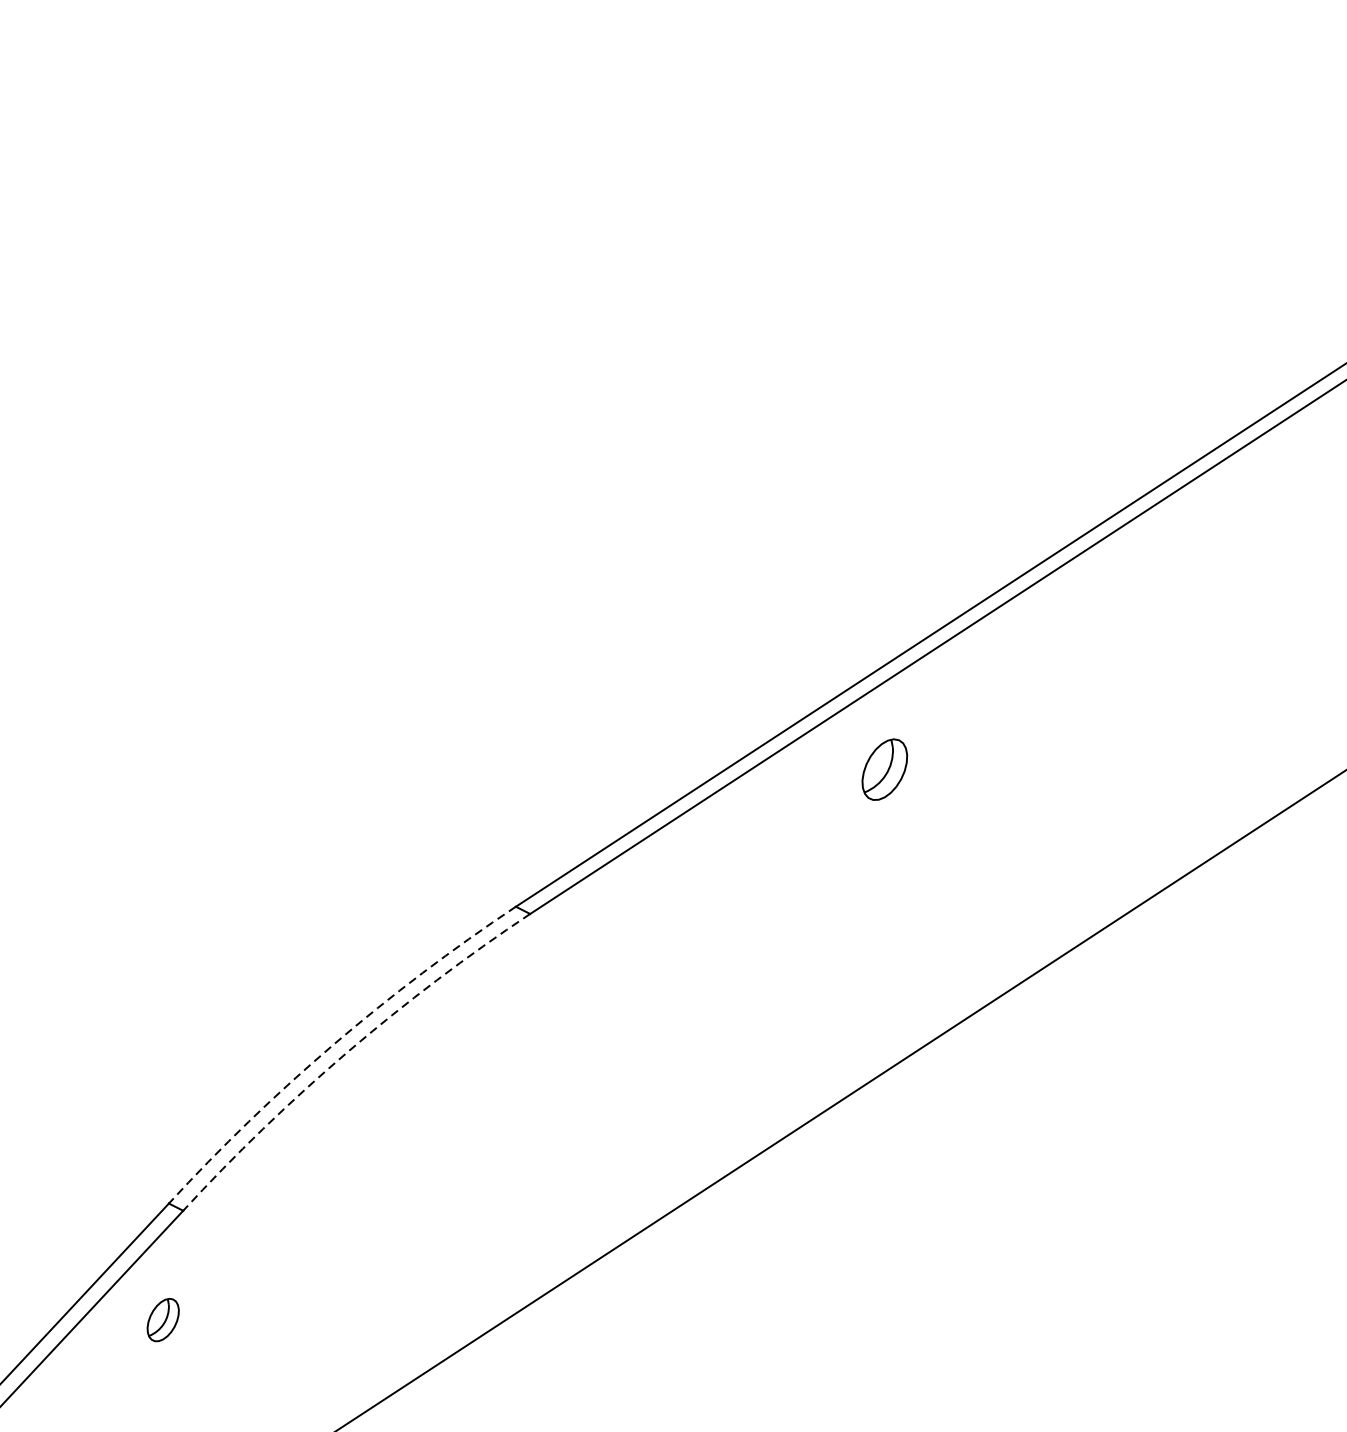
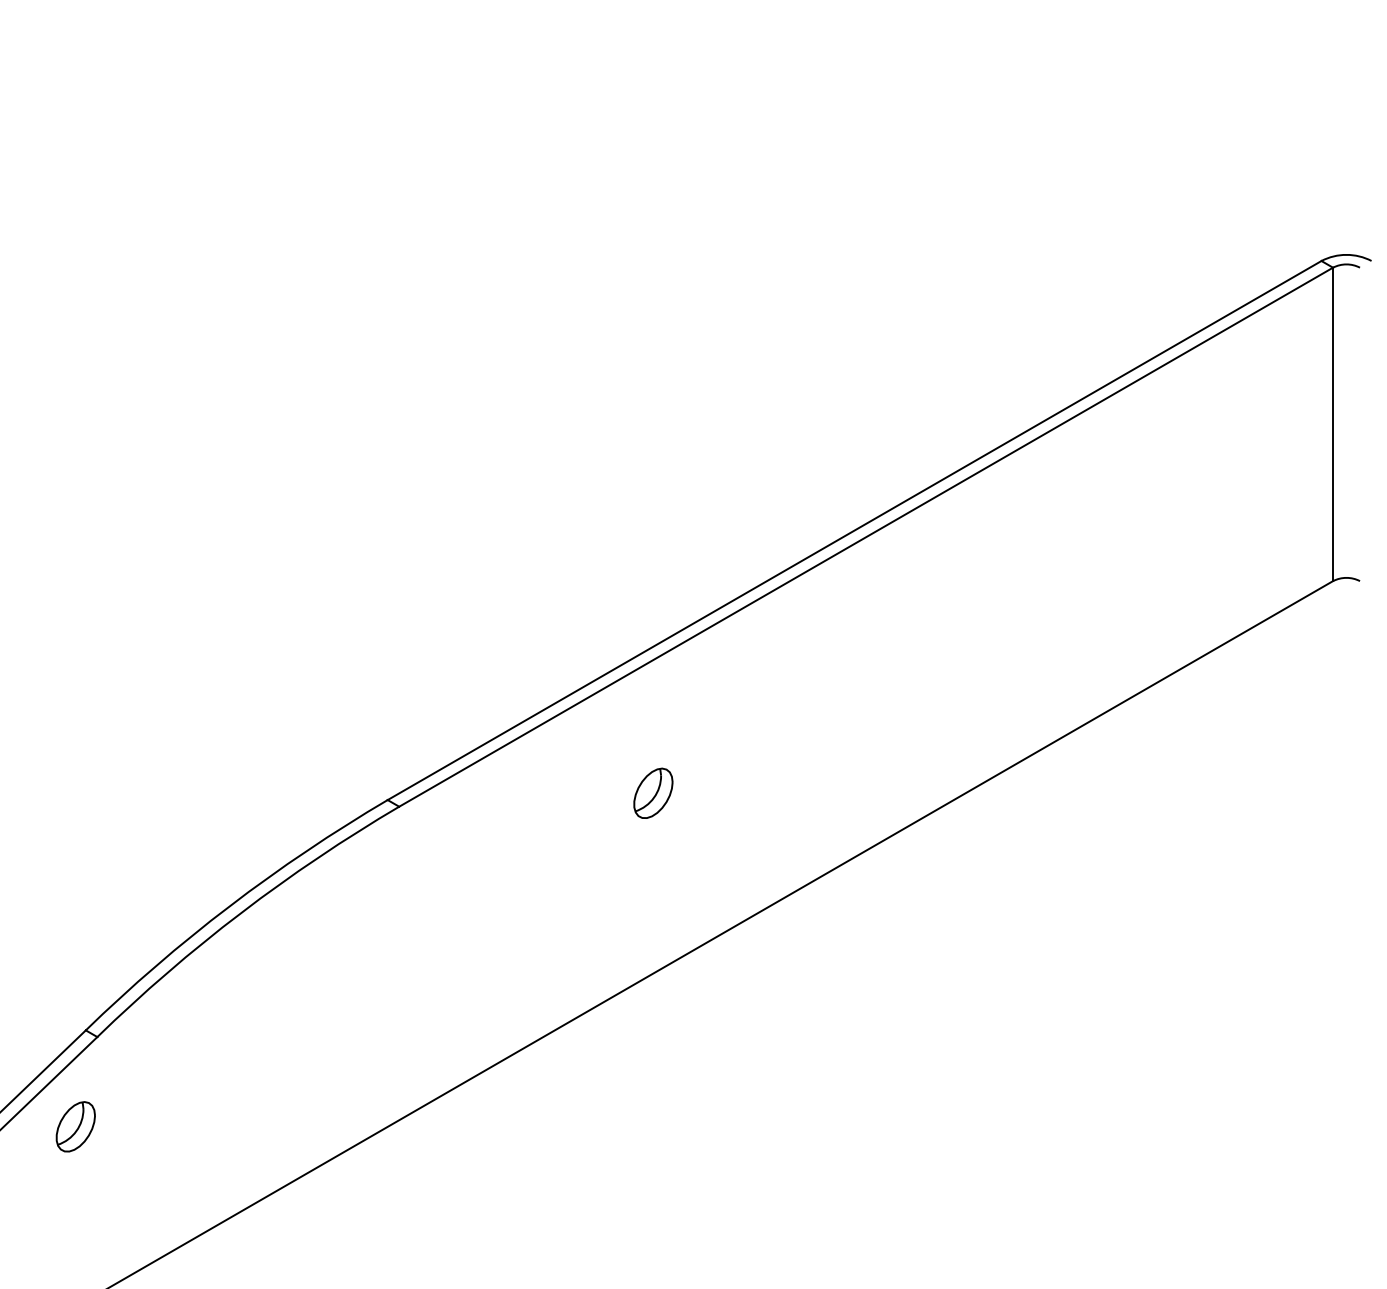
part: (884, 768) -> (653, 792), moved
arc: (333, 1045) -> (229, 906), dashed -> solid
arc: (347, 1051) -> (241, 912), dashed -> solid
part: (162, 1319) -> (75, 1126), size x1.43

